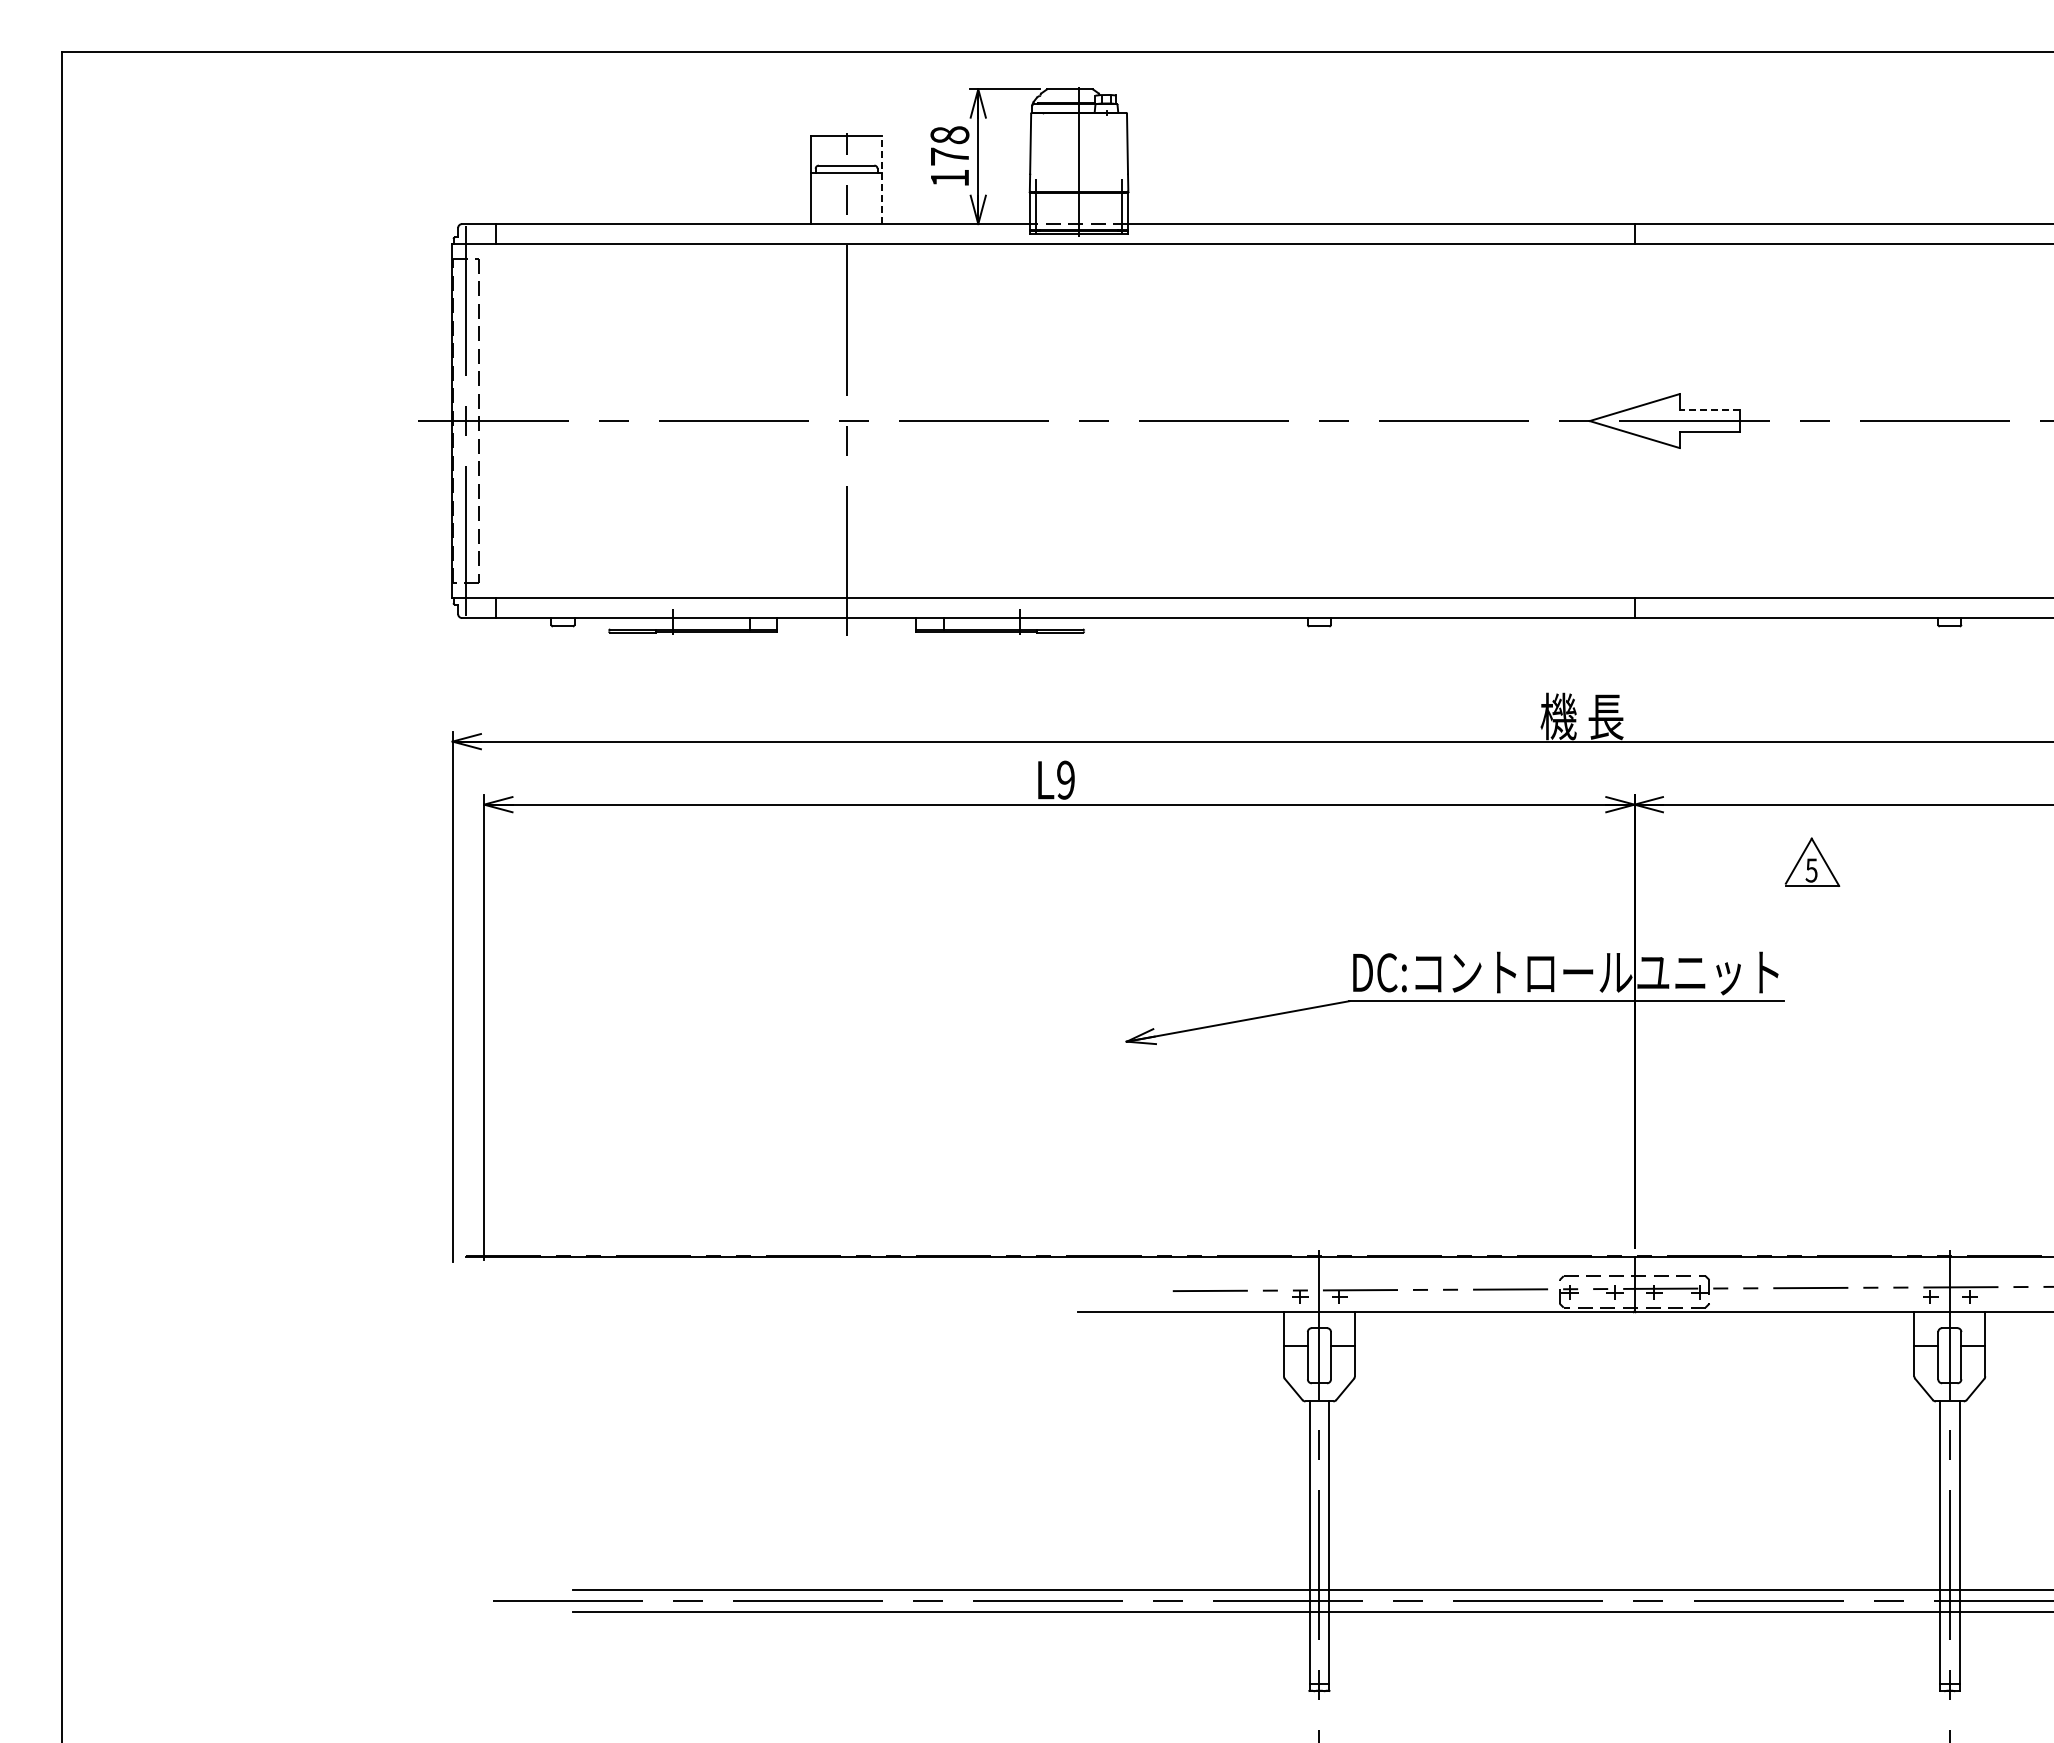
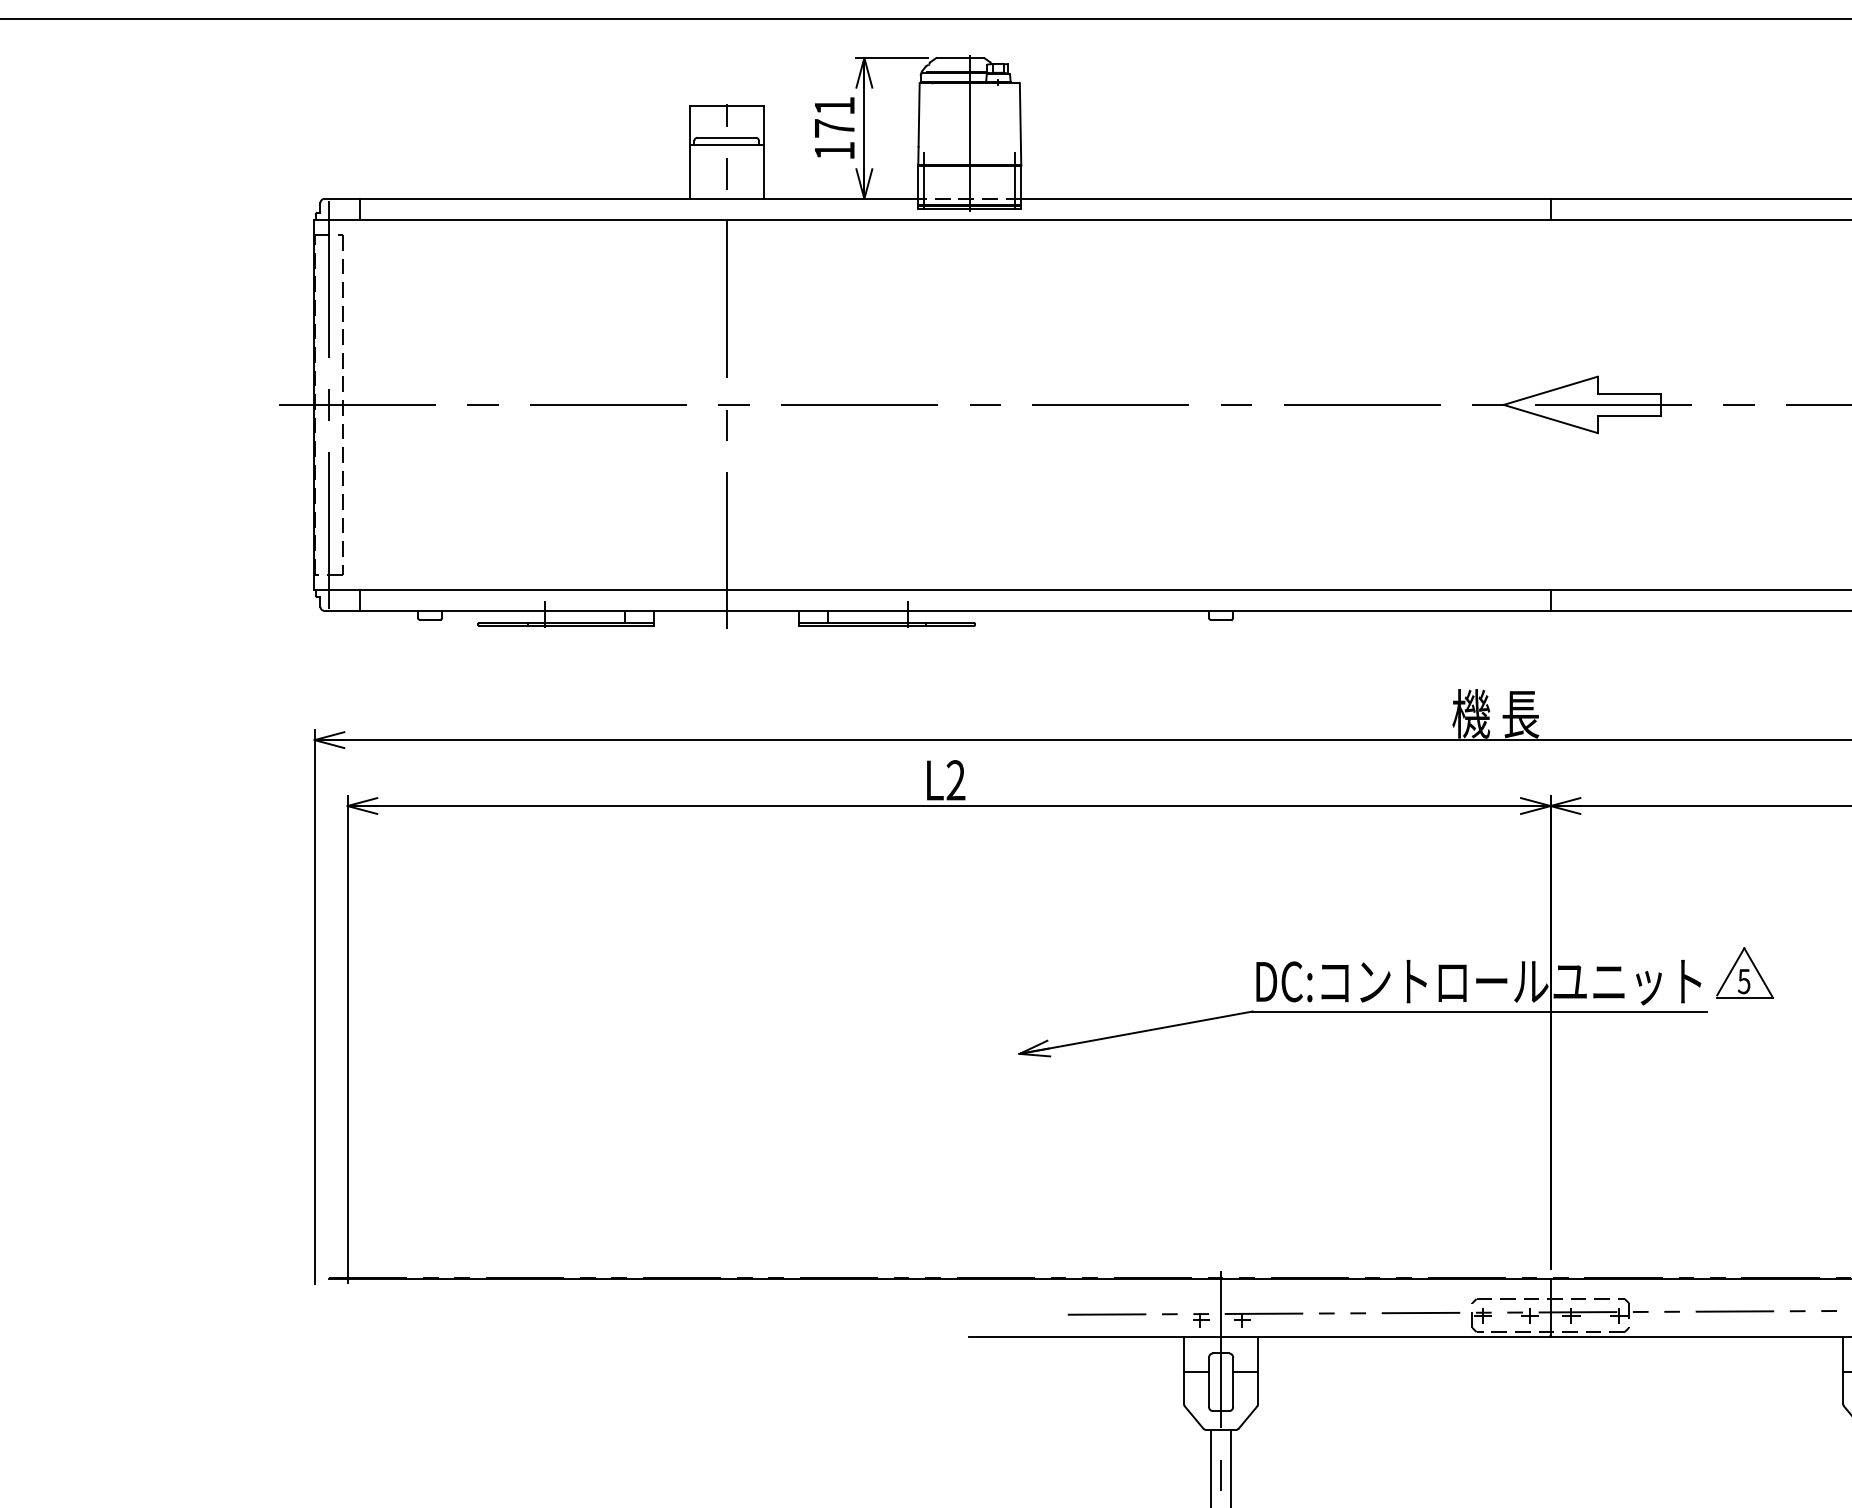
text: (949, 135) -> (834, 106), 178 -> 171
line: (882, 179) -> (764, 152), dashed -> solid
line: (1709, 410) -> (1628, 393), dashed -> solid
text: (1065, 780) -> (955, 780), L9 -> L2
part: (1812, 861) -> (1745, 972), moved

